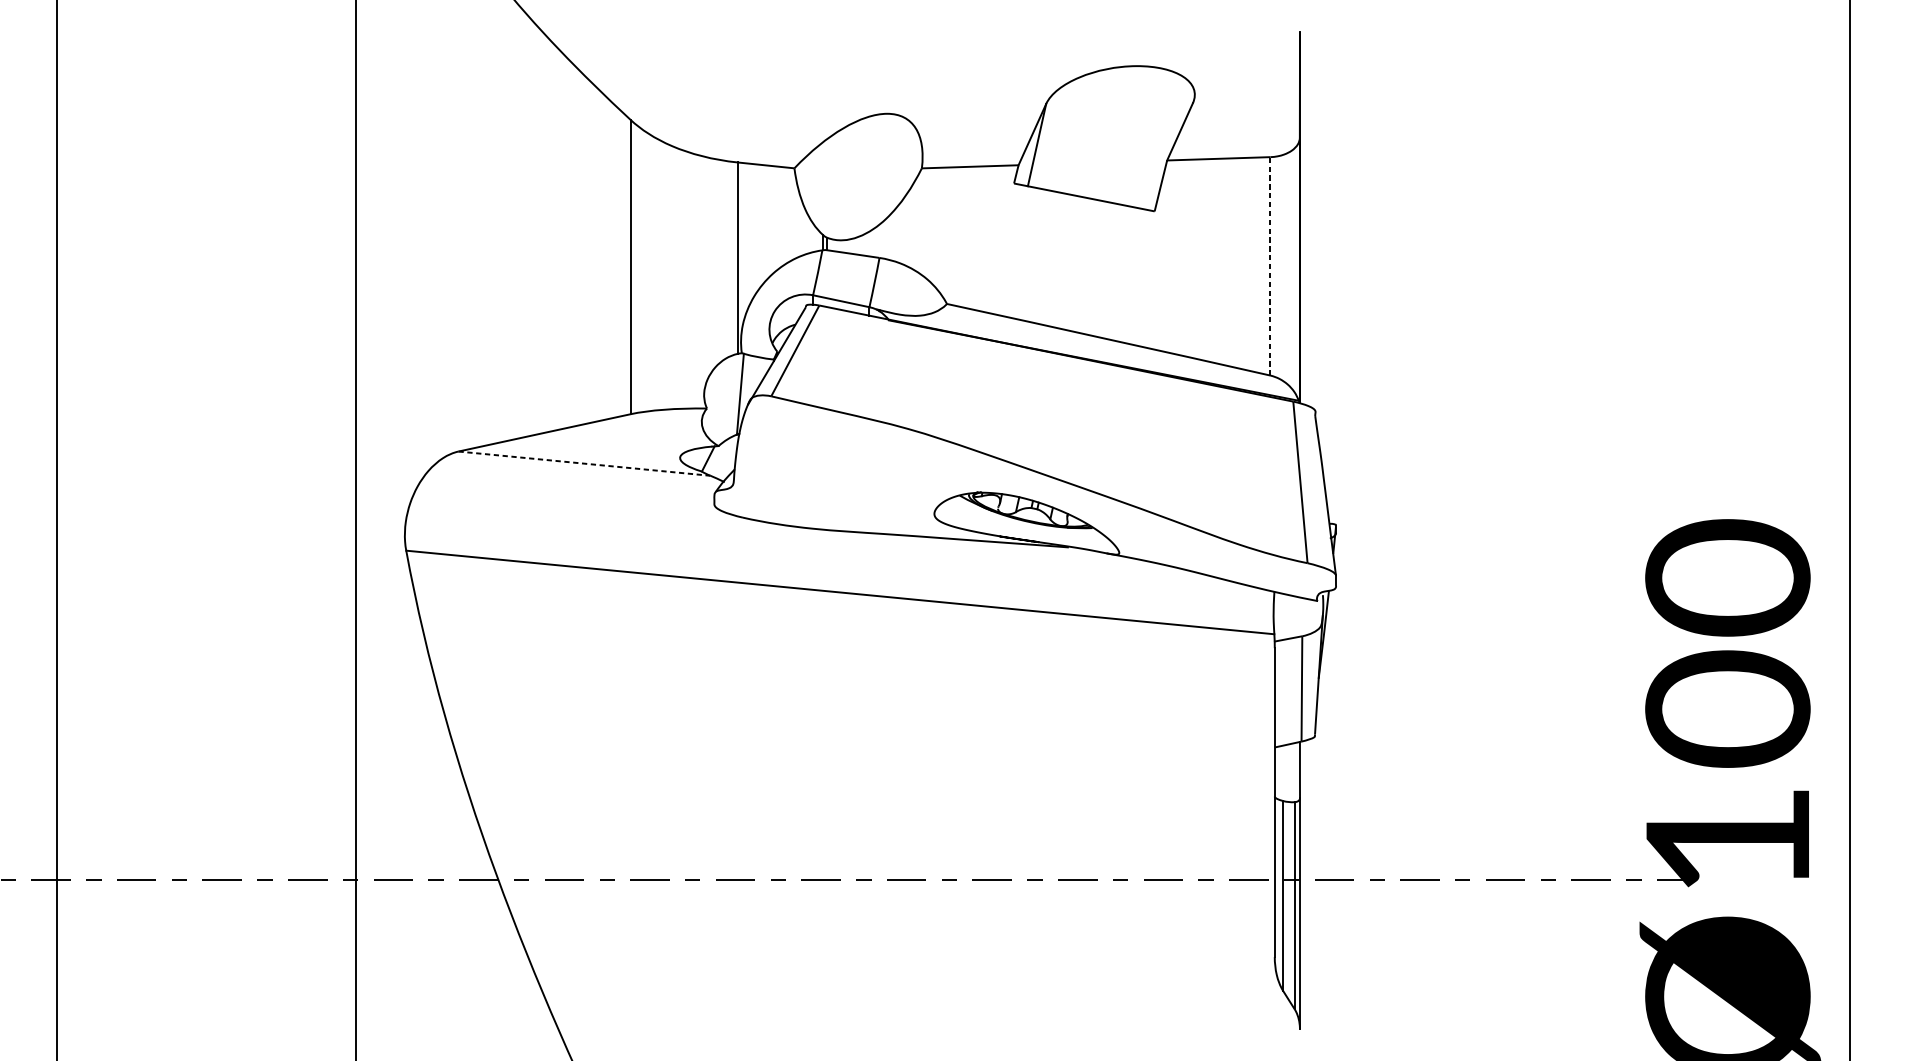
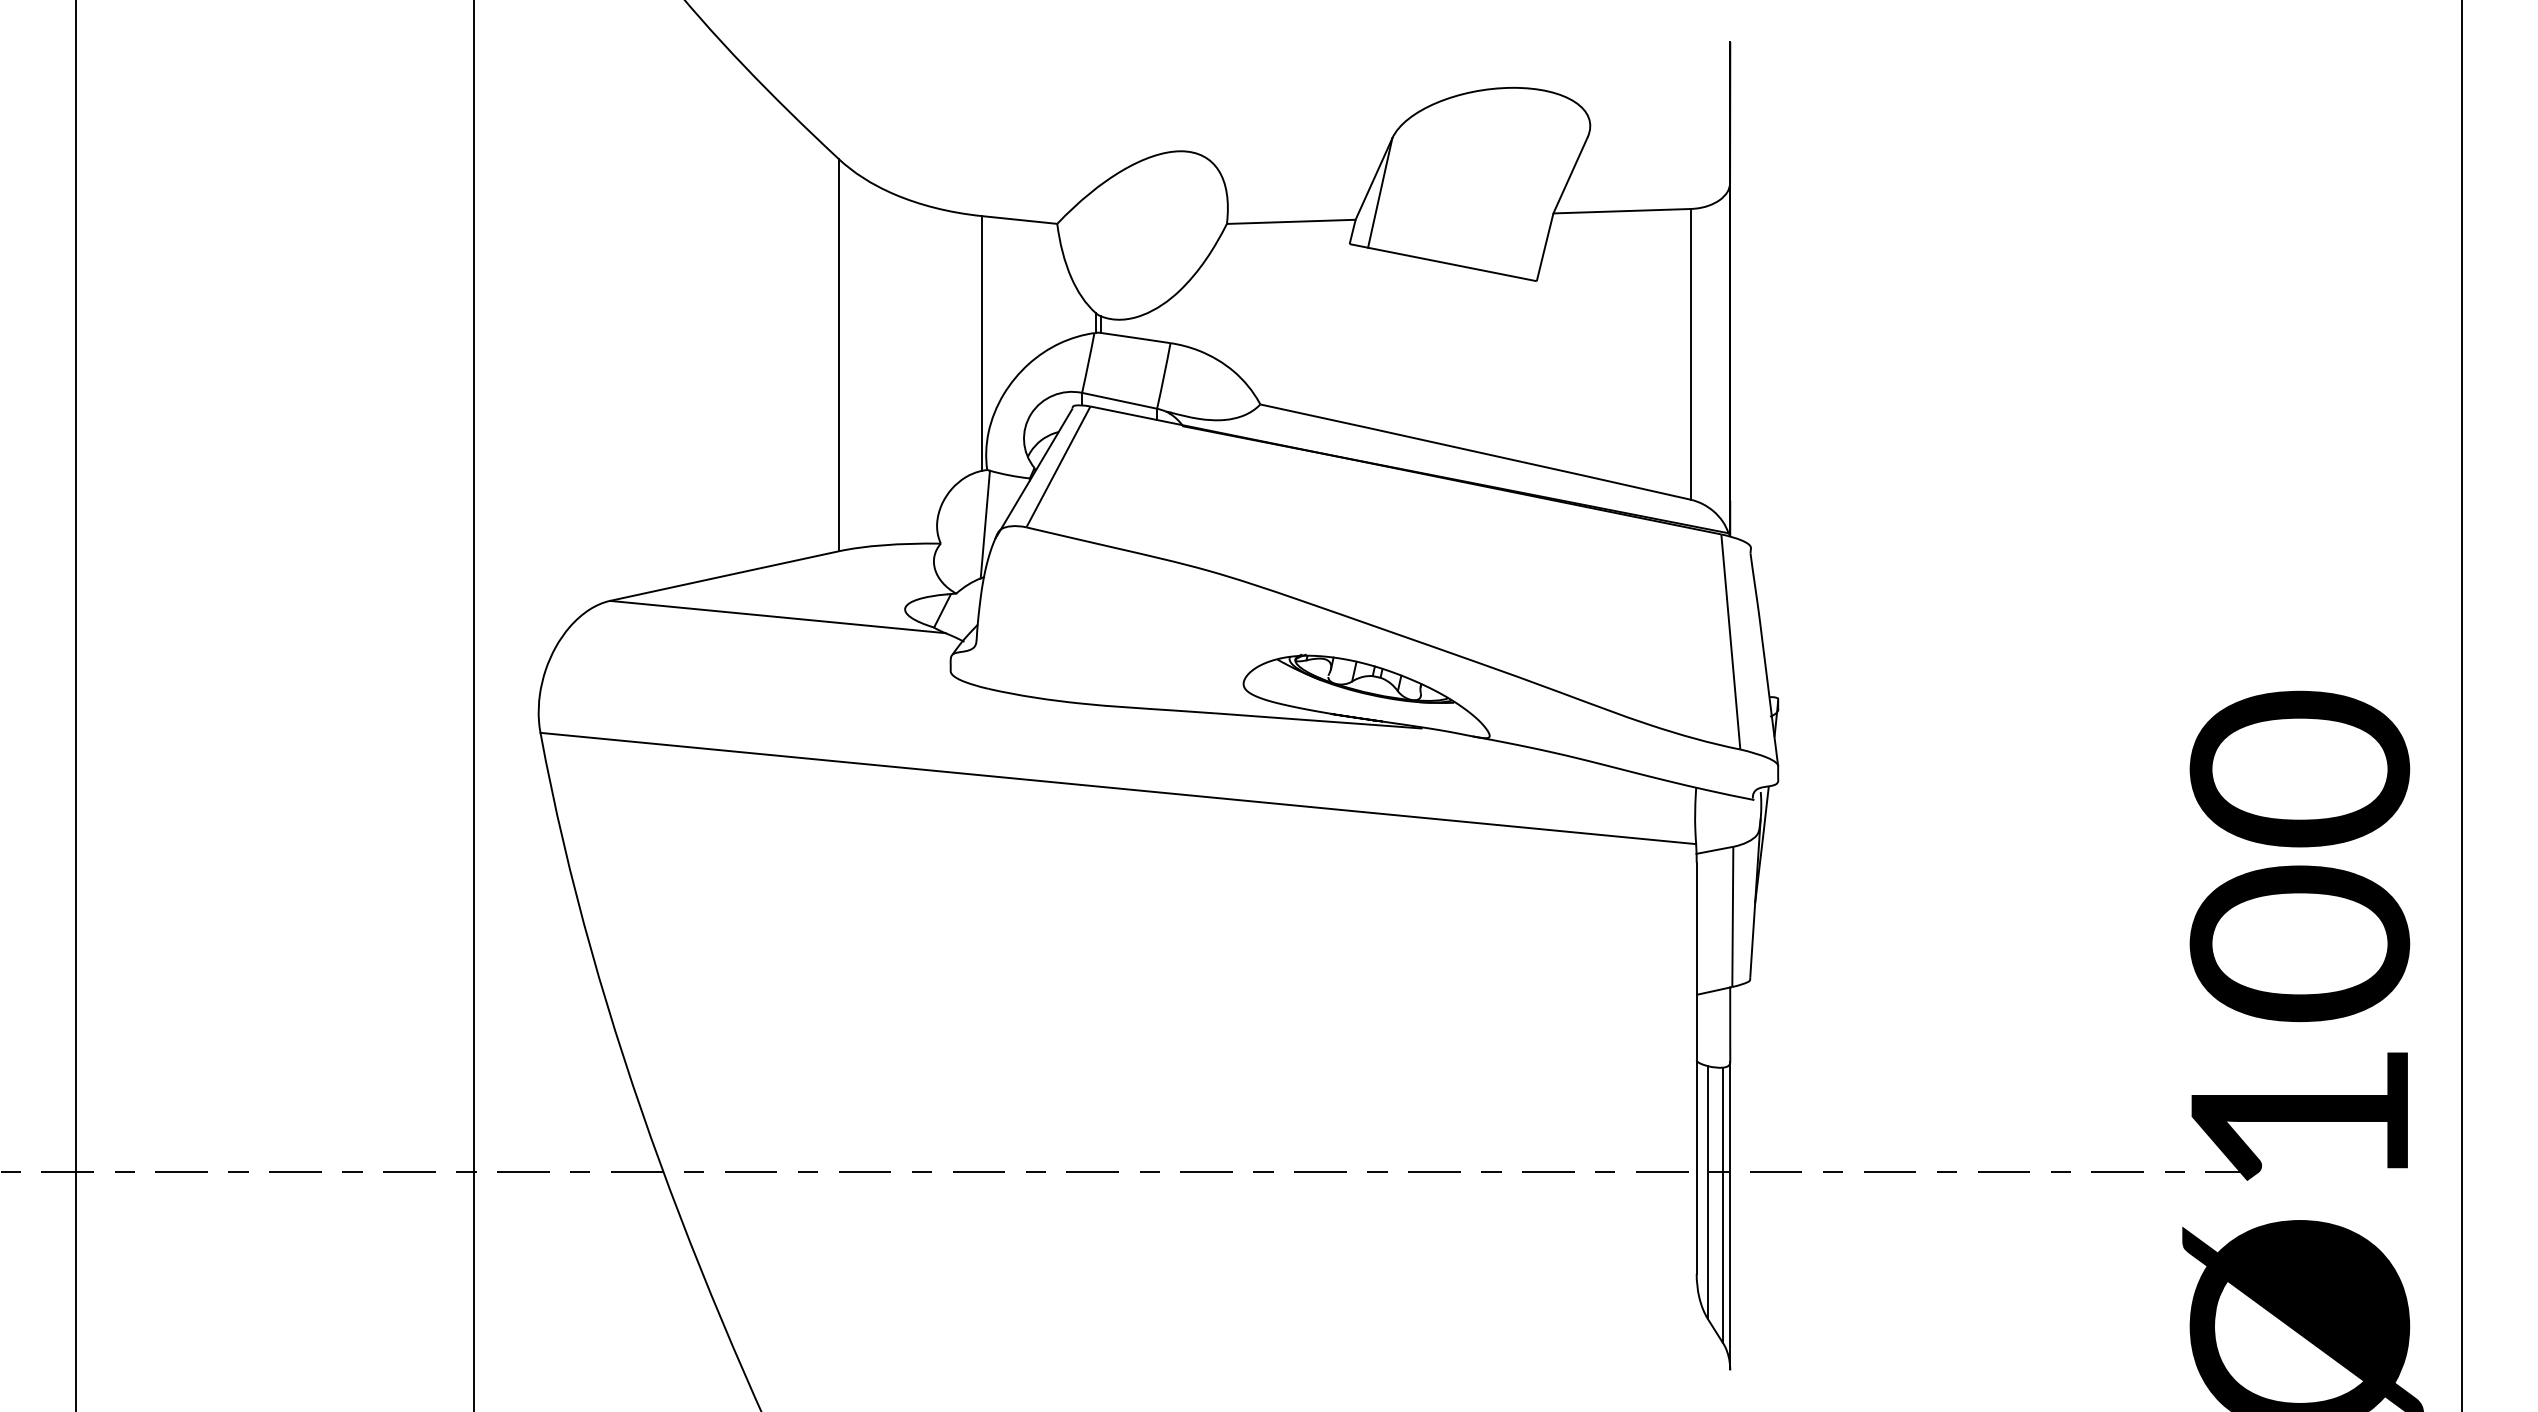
line: (1270, 265) -> (1690, 353), dashed -> solid
line: (584, 464) -> (777, 617), dashed -> solid

